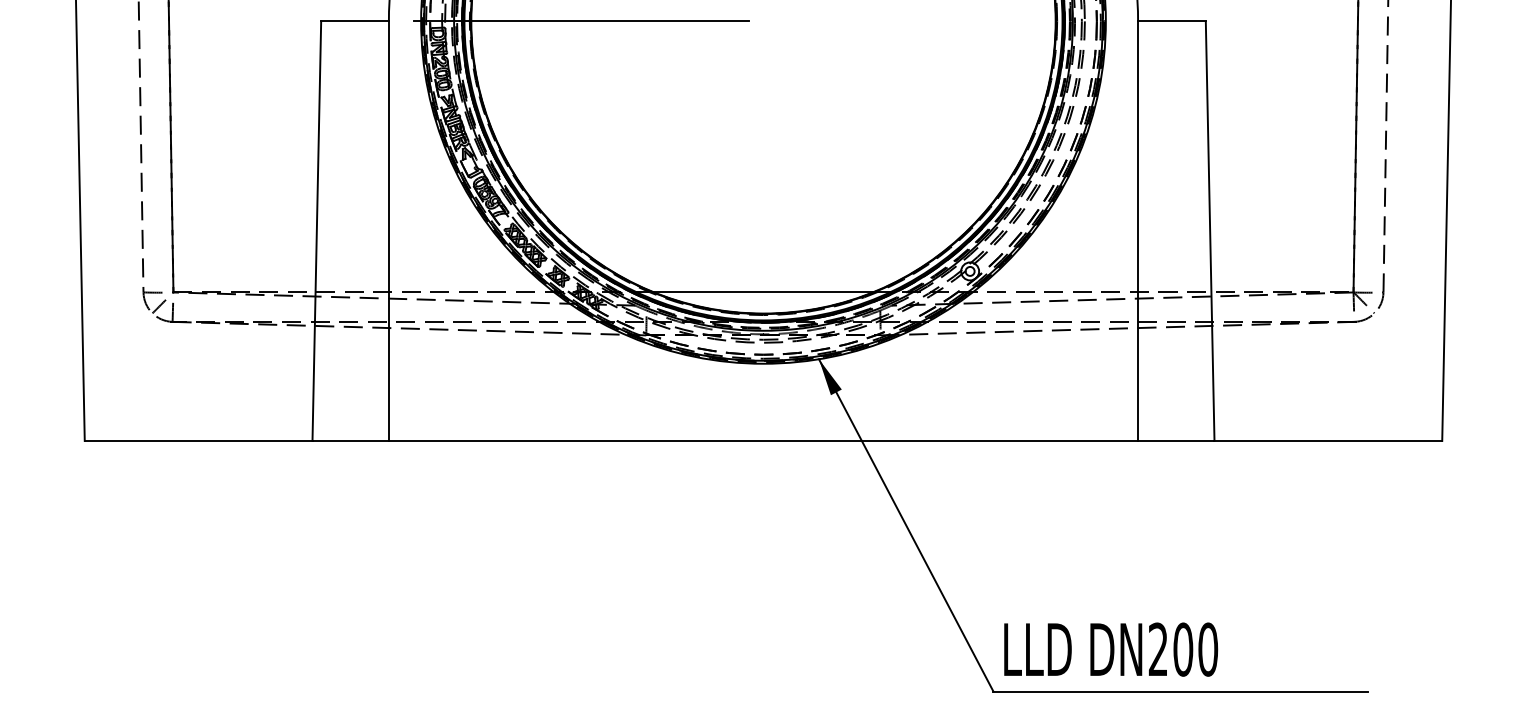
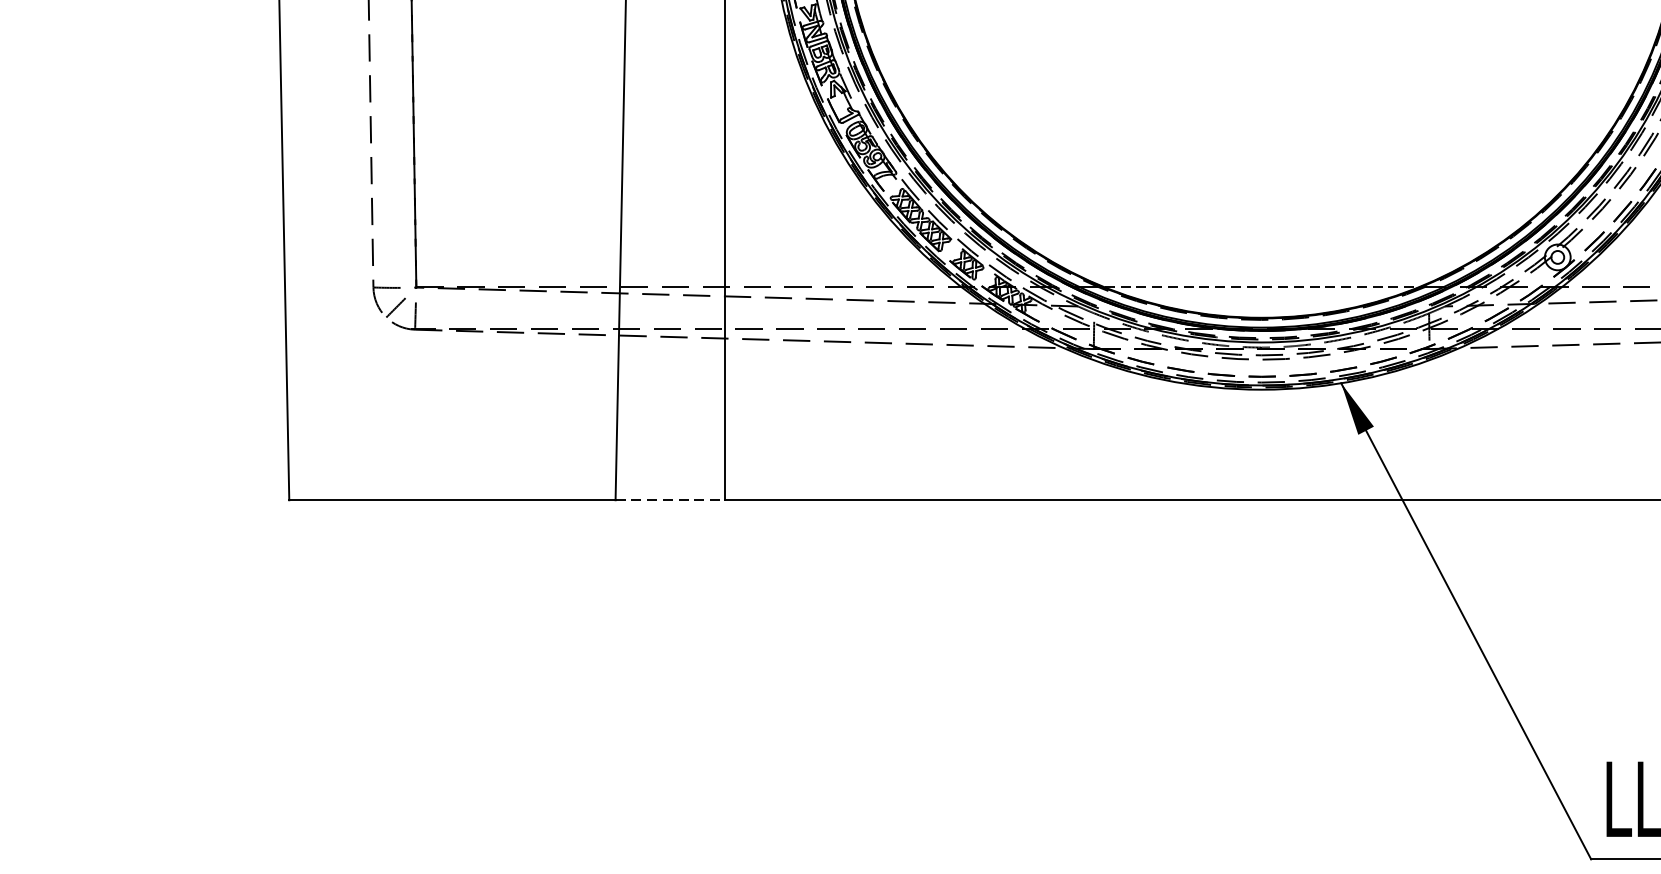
line: (763, 292) -> (1261, 287), solid -> dashed
line: (351, 440) -> (671, 499), solid -> dashed

